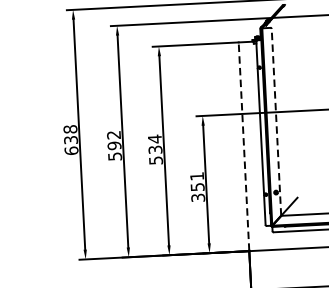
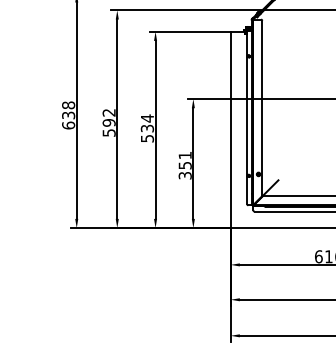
line: (276, 122) -> (262, 108), dashed -> solid
line: (243, 146) -> (230, 129), dashed -> solid

